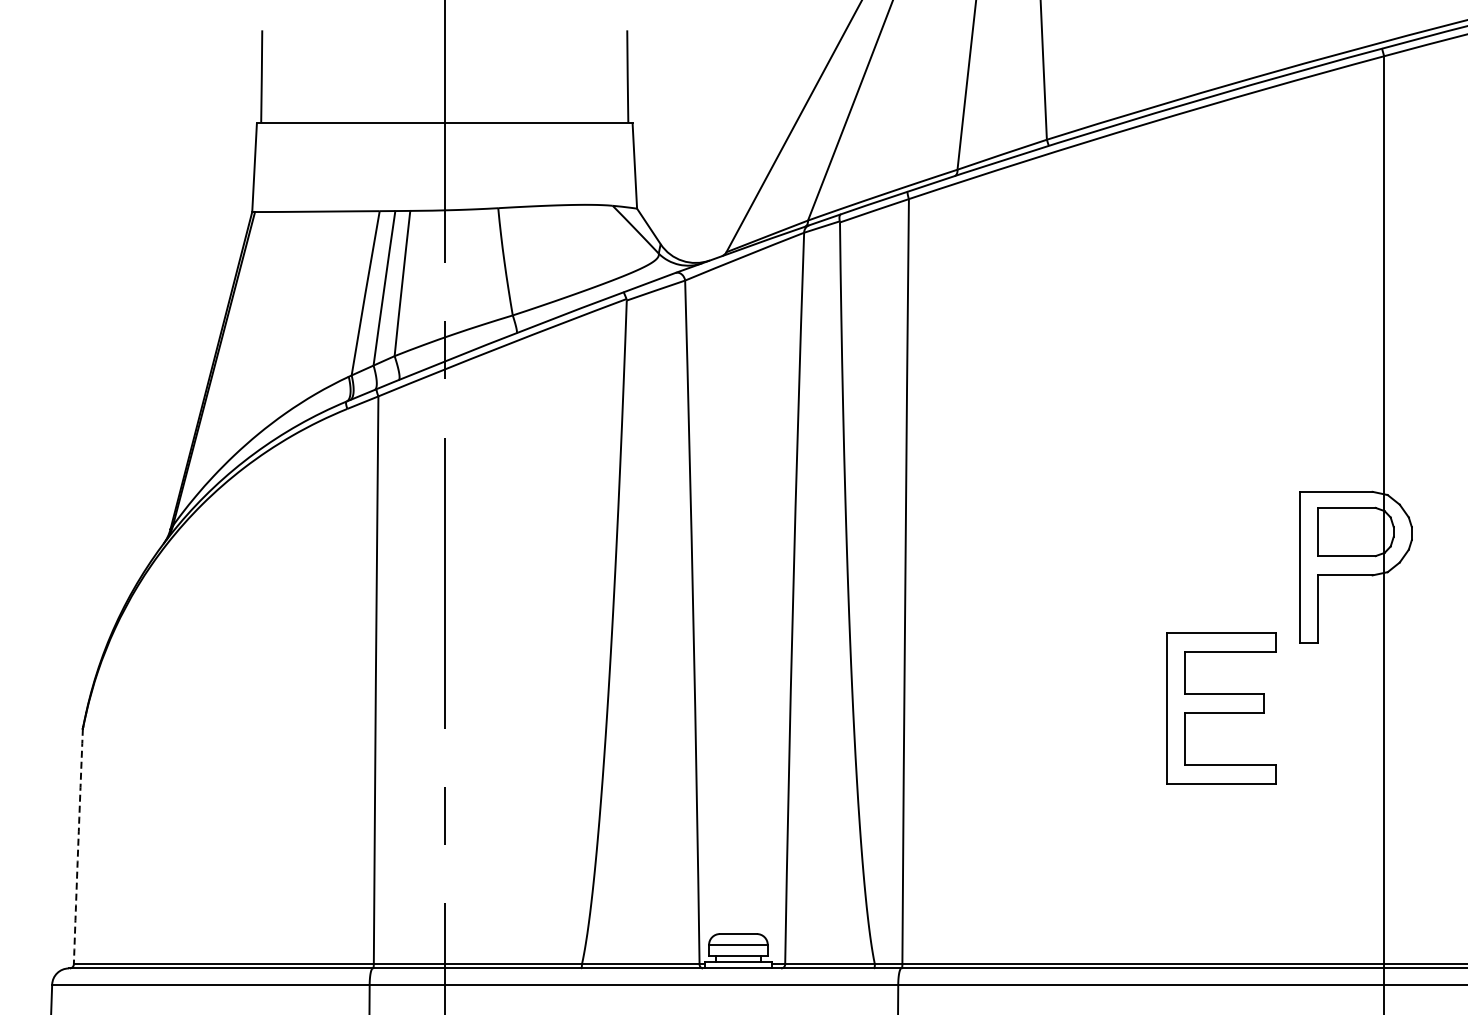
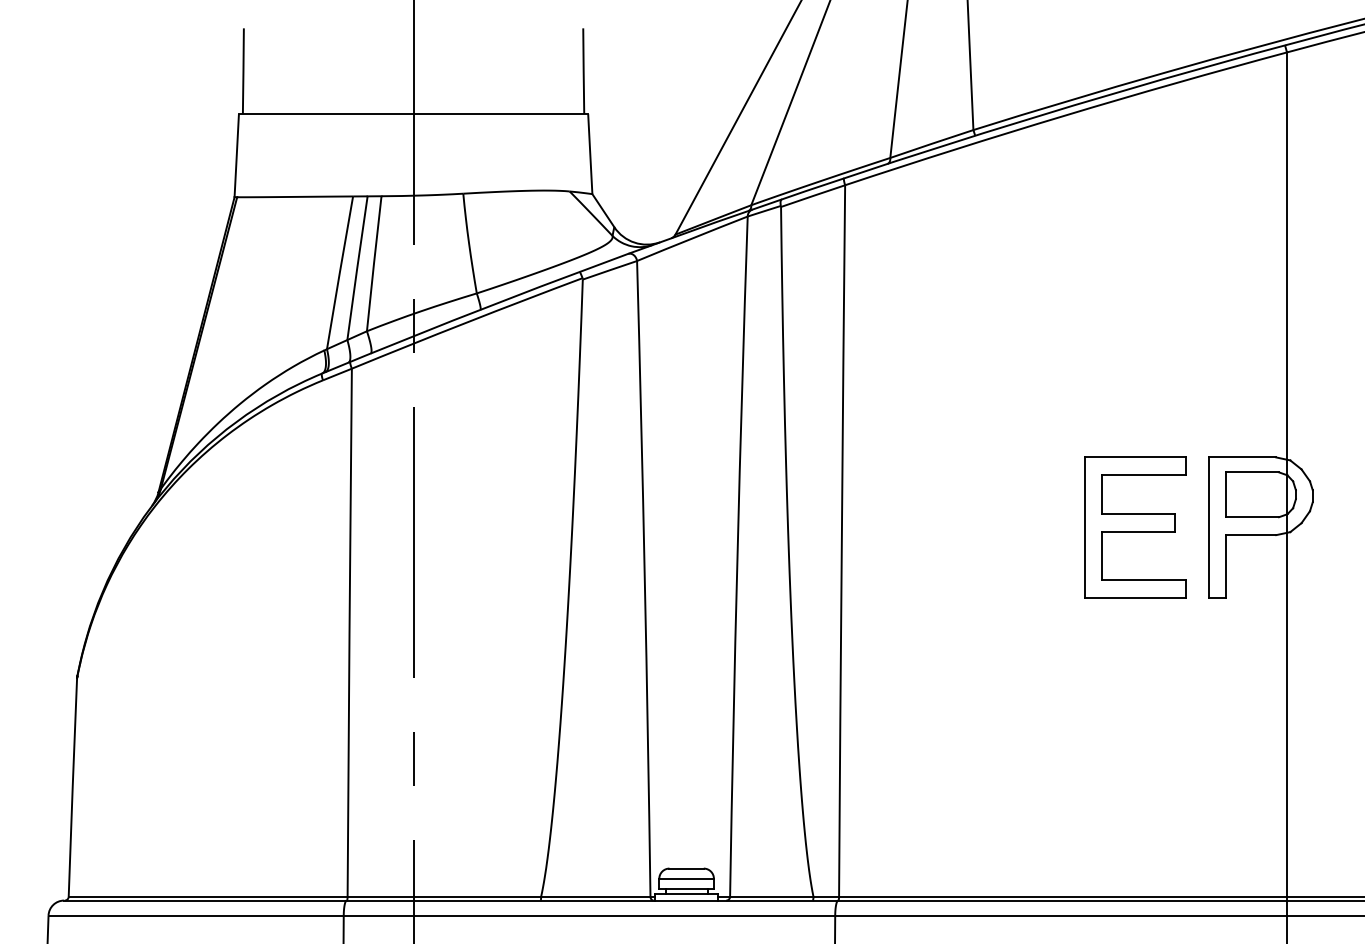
part: (1221, 708) -> (1135, 527), moved
arc: (78, 846) -> (73, 787), dashed -> solid

